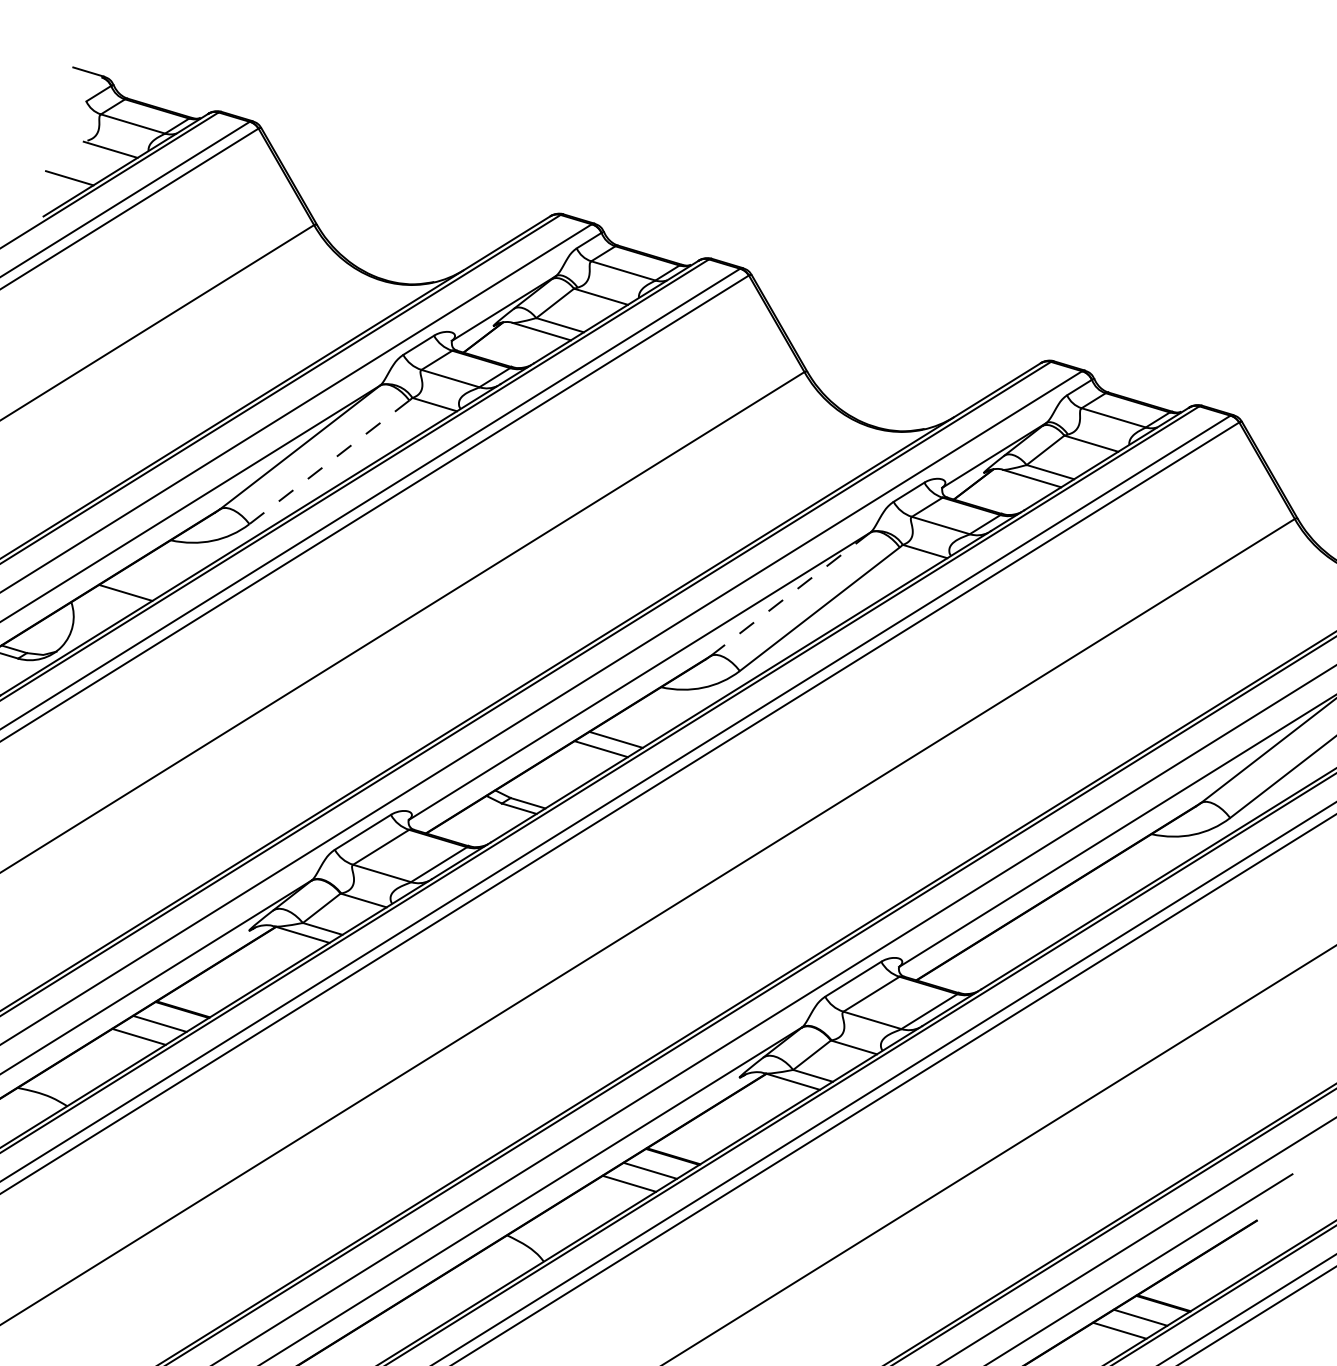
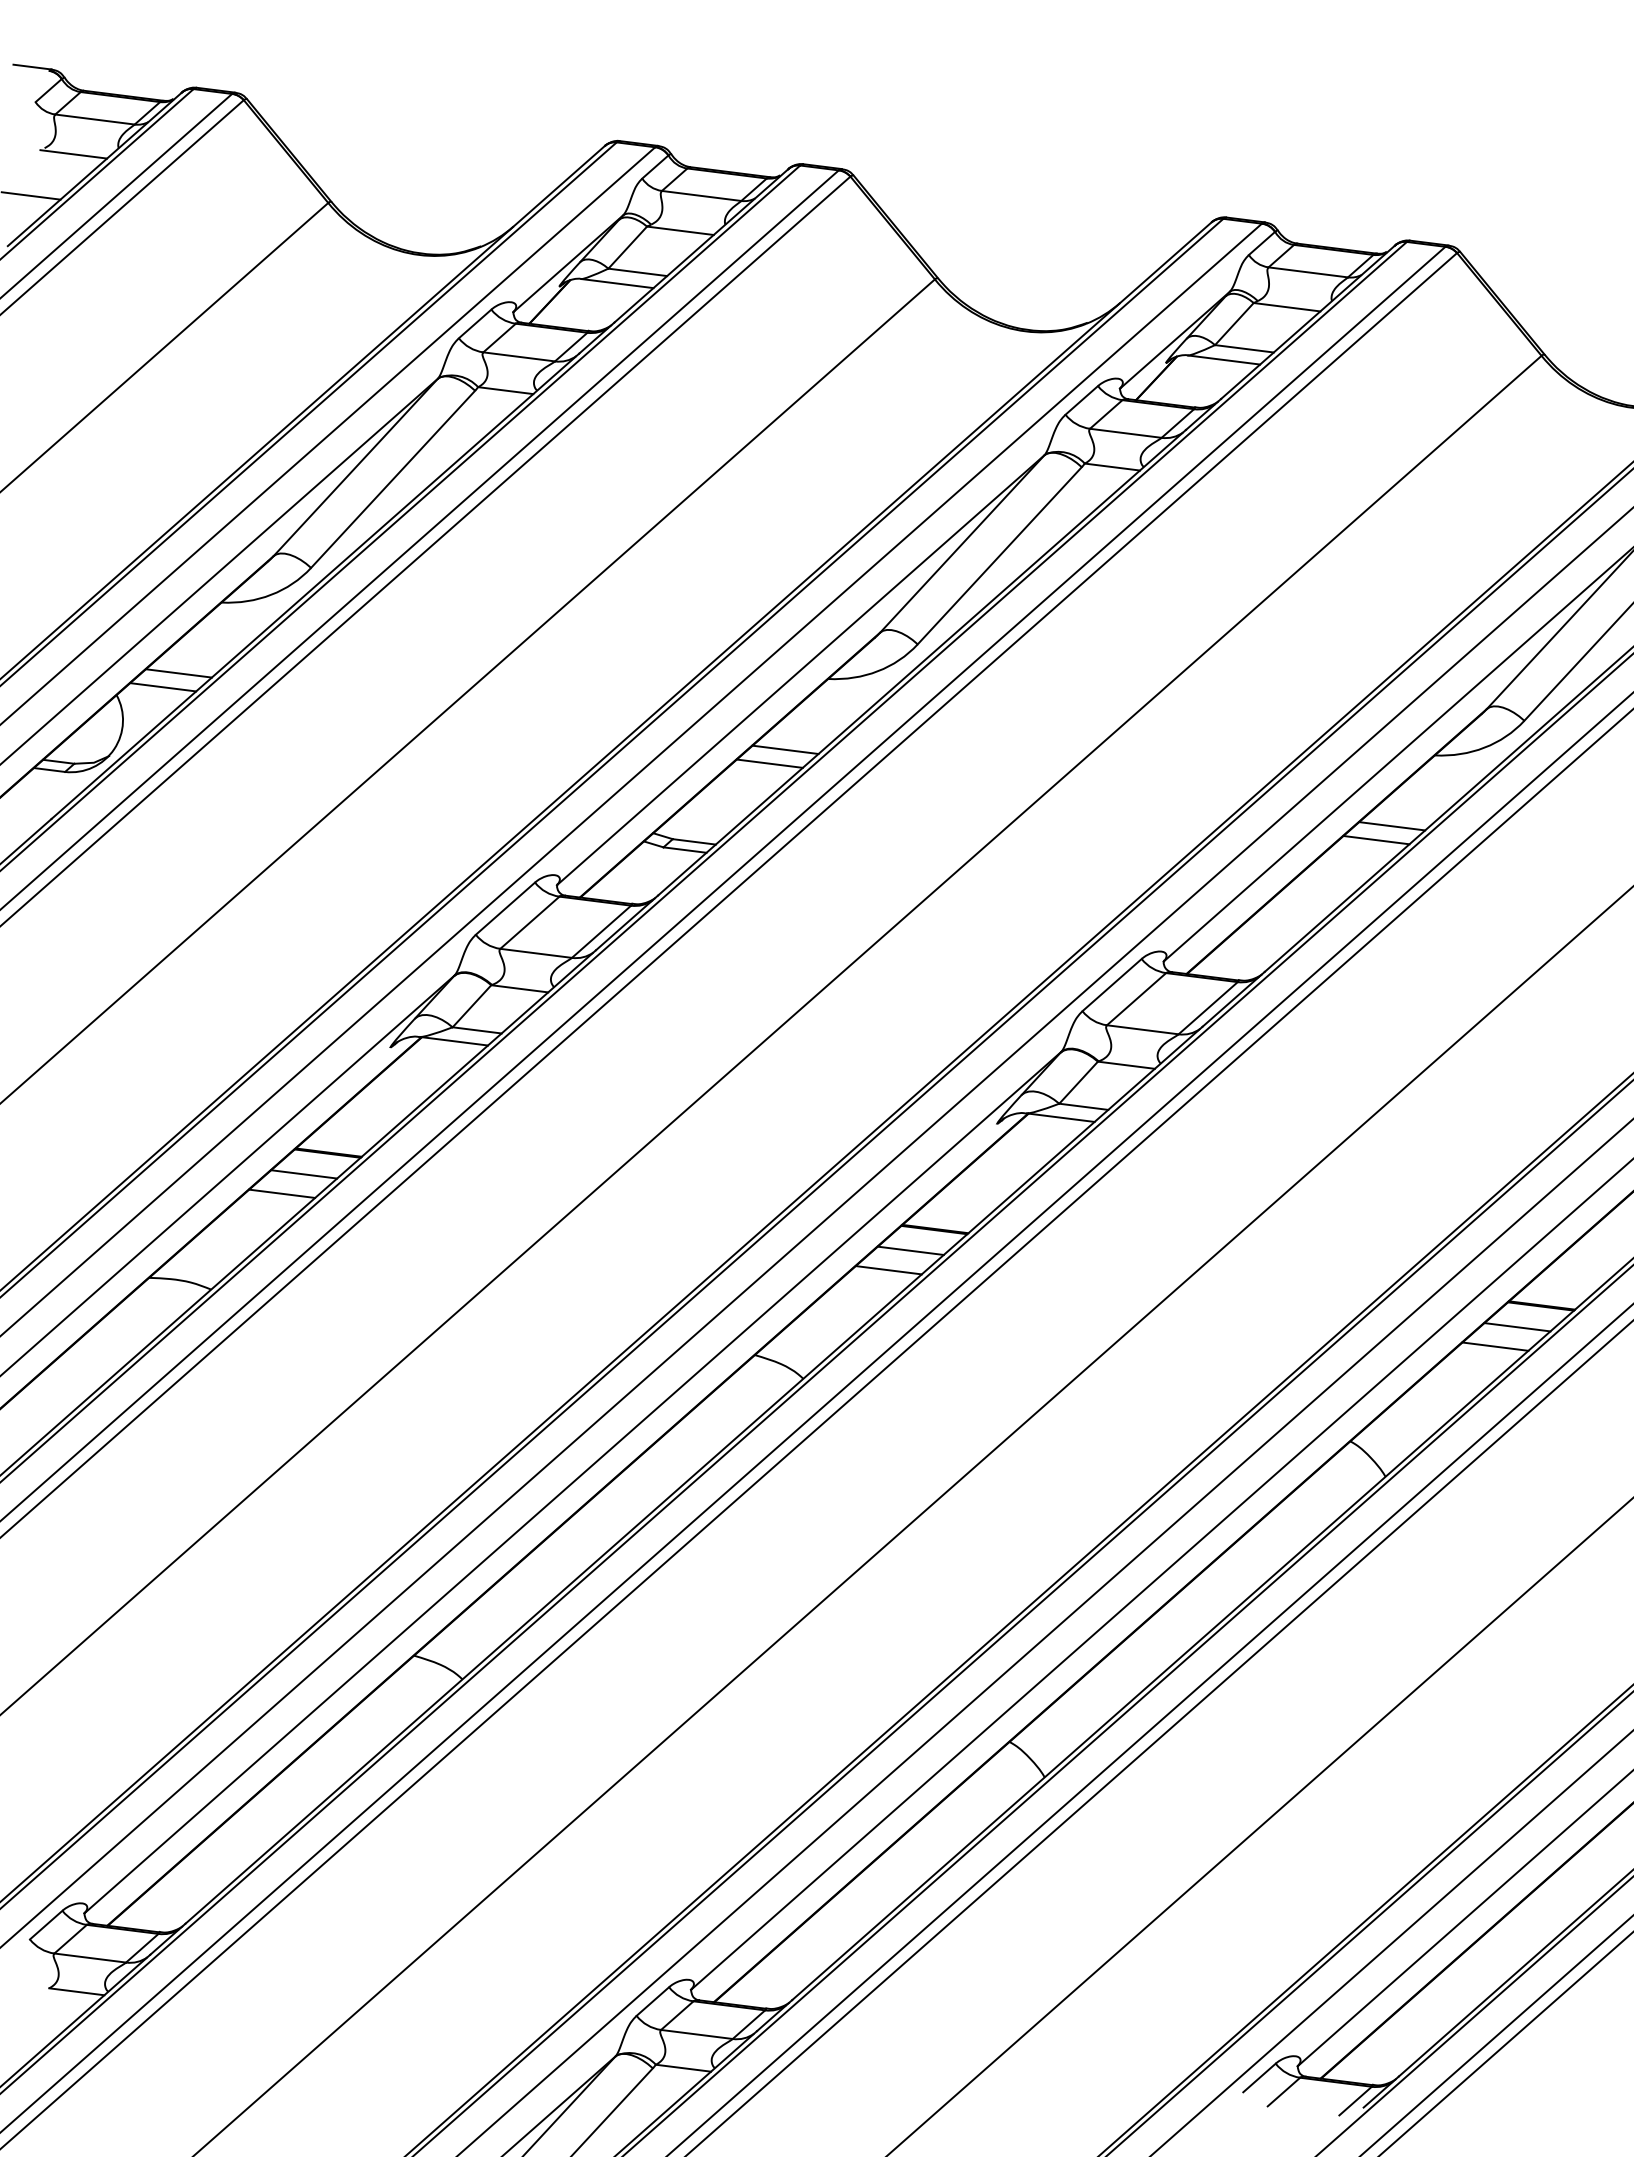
line: (329, 462) -> (393, 479), dashed -> solid
line: (790, 594) -> (962, 544), dashed -> solid
line: (111, 602) -> (163, 687), added
line: (1106, 887) -> (1392, 826), added
line: (1091, 895) -> (1376, 839), added

